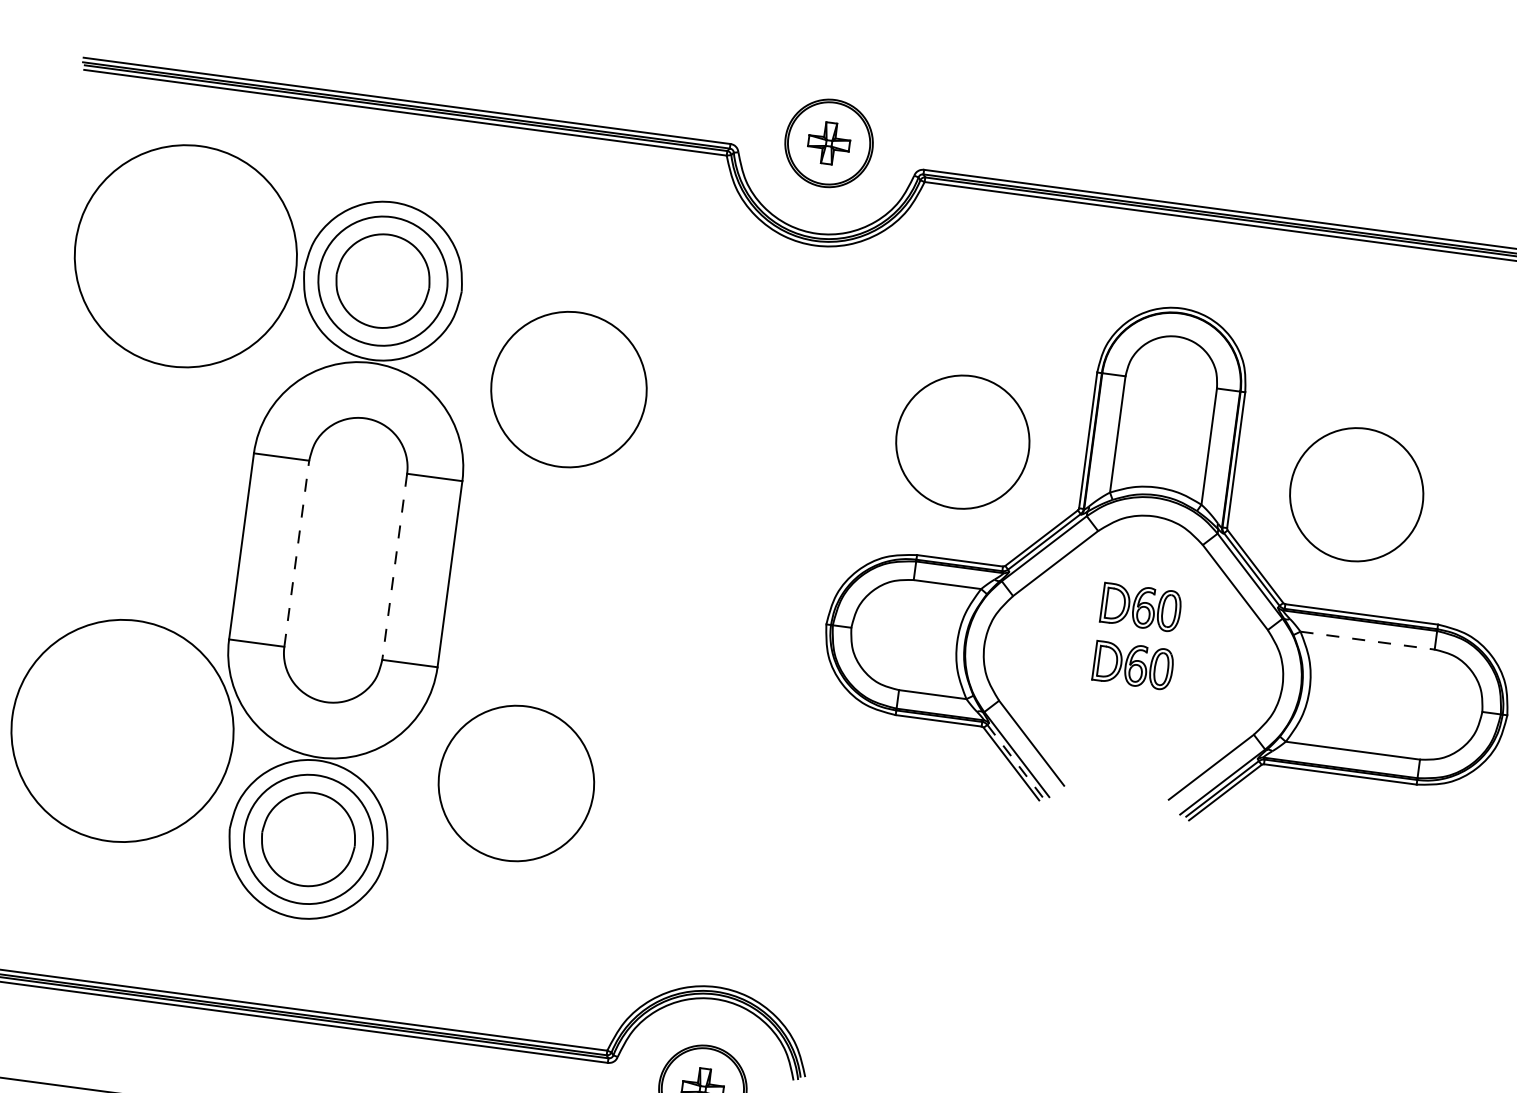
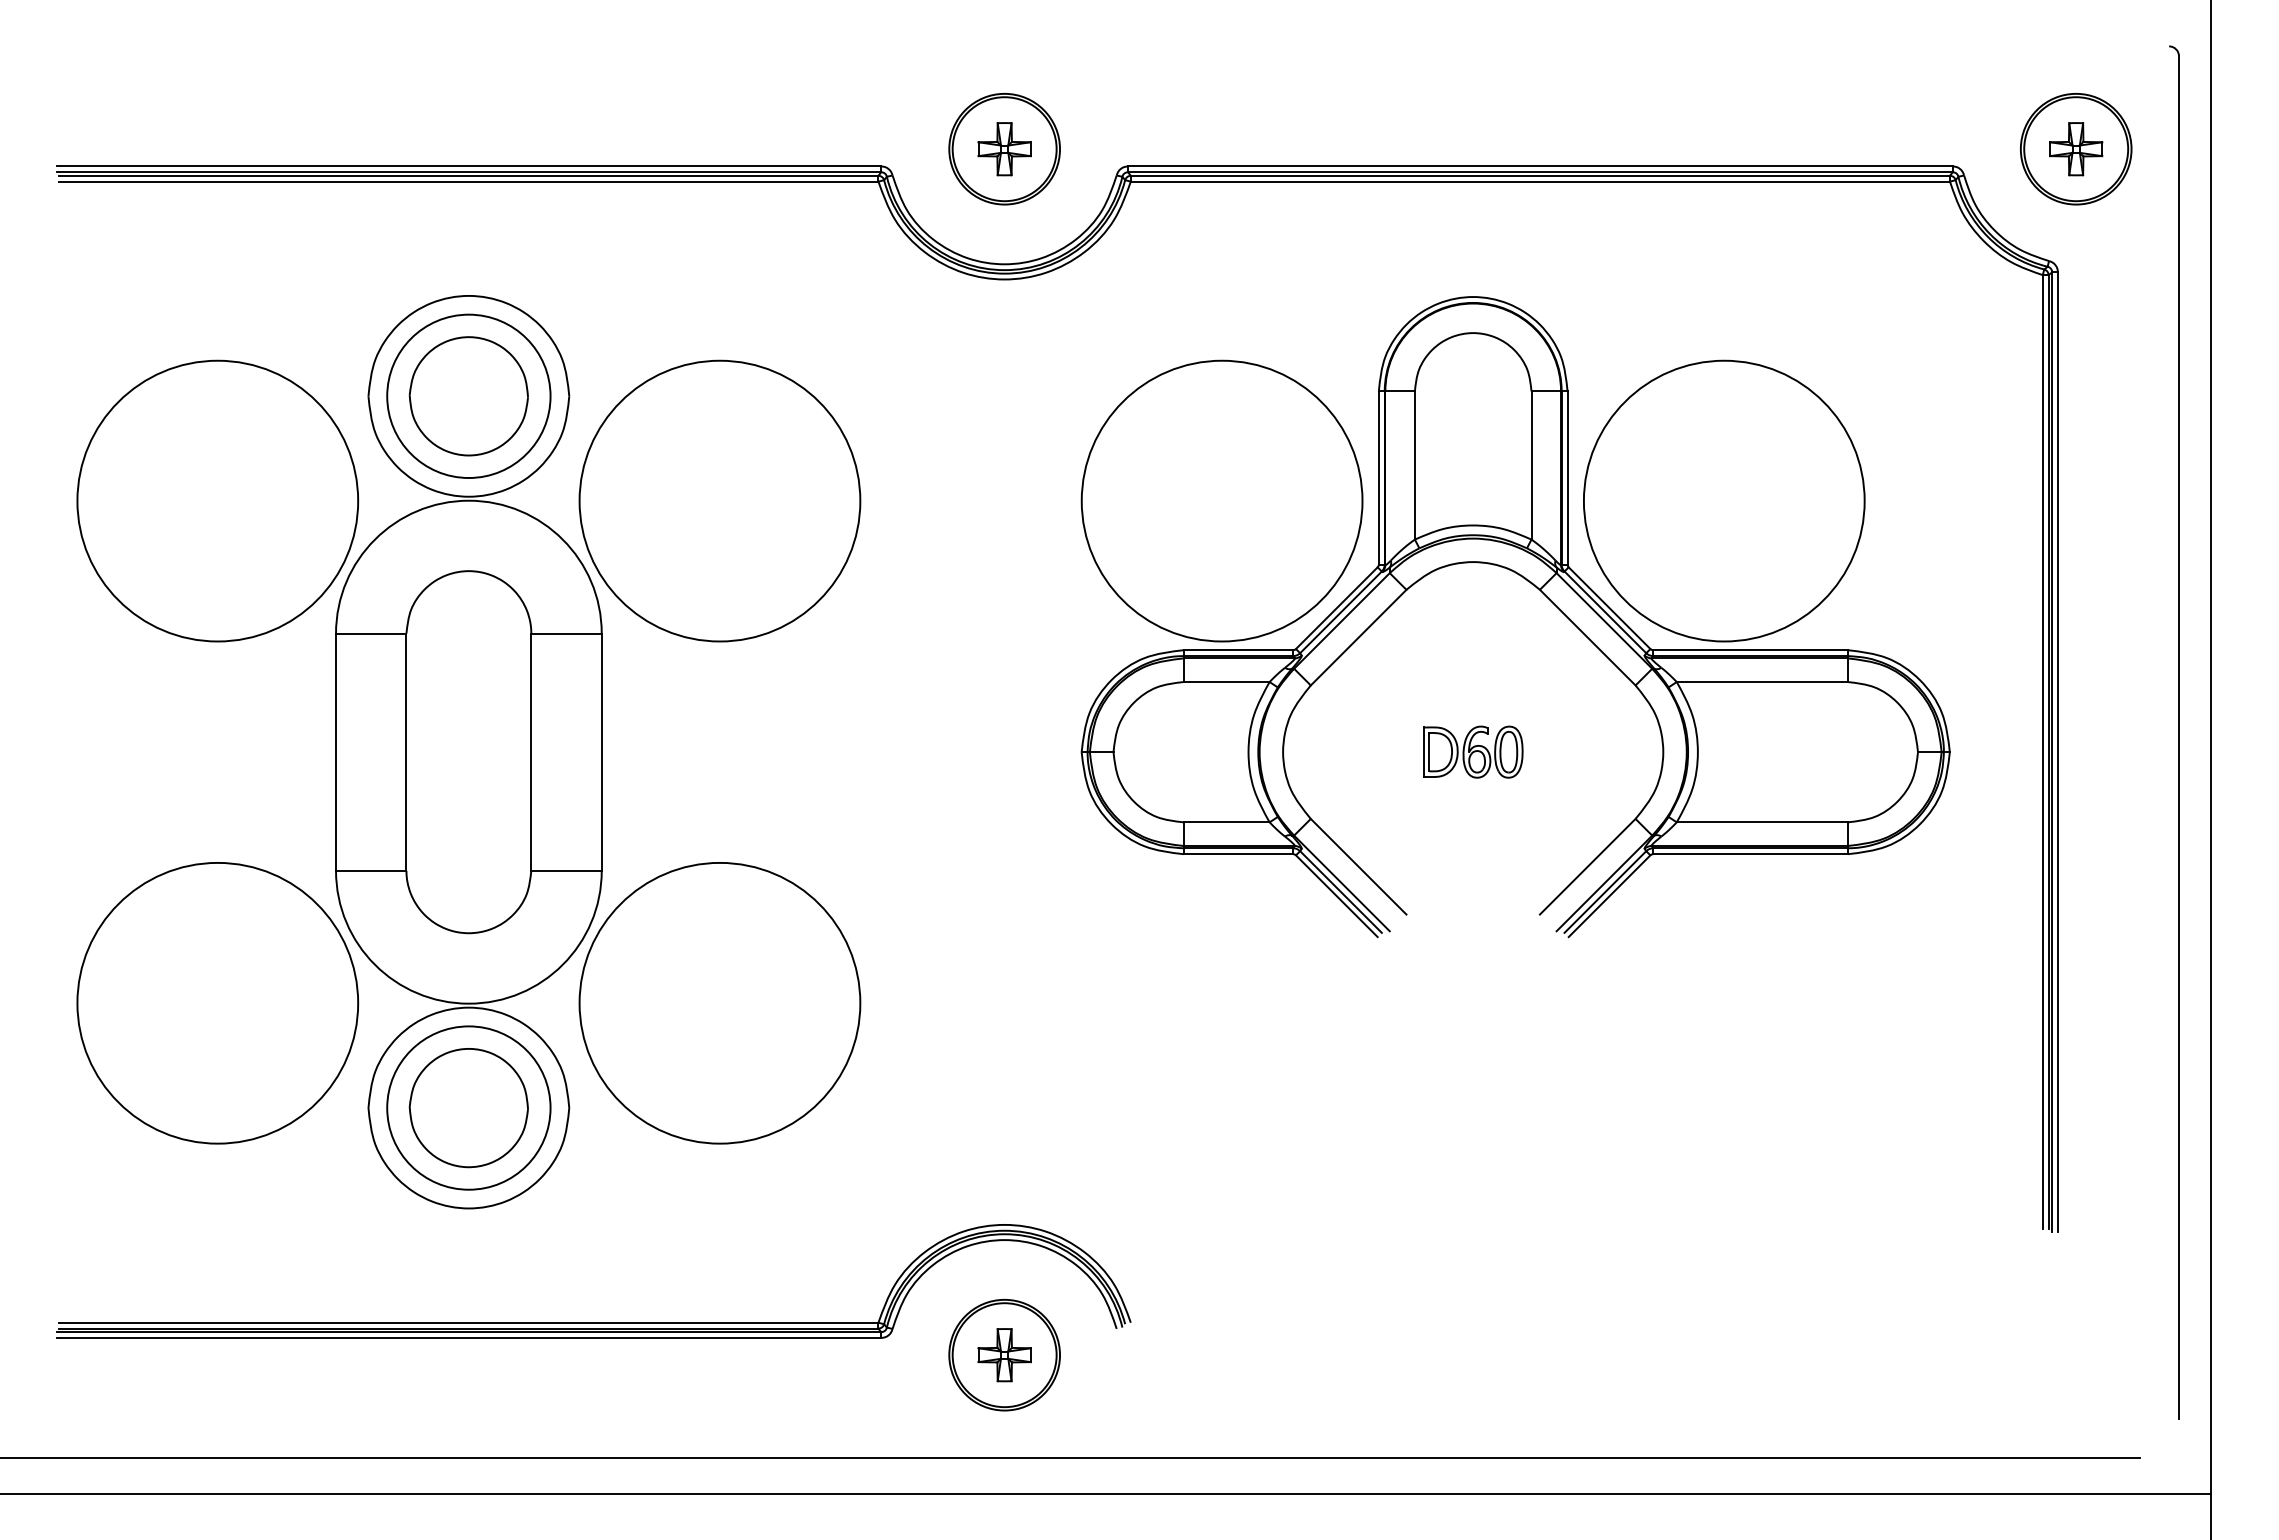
circle: (185, 255) -> (217, 500), moved
circle: (568, 389) -> (719, 500), size x1.43
circle: (962, 441) -> (1221, 500), size x1.67
circle: (1356, 494) -> (1723, 500), size x1.67
line: (296, 554) -> (406, 752), dashed -> solid
line: (394, 567) -> (531, 752), dashed -> solid
part: (1141, 606) -> (1473, 677), removed
line: (1367, 641) -> (1762, 682), dashed -> solid
line: (1015, 761) -> (1341, 892), dashed -> solid
circle: (516, 782) -> (719, 1002), size x1.43

